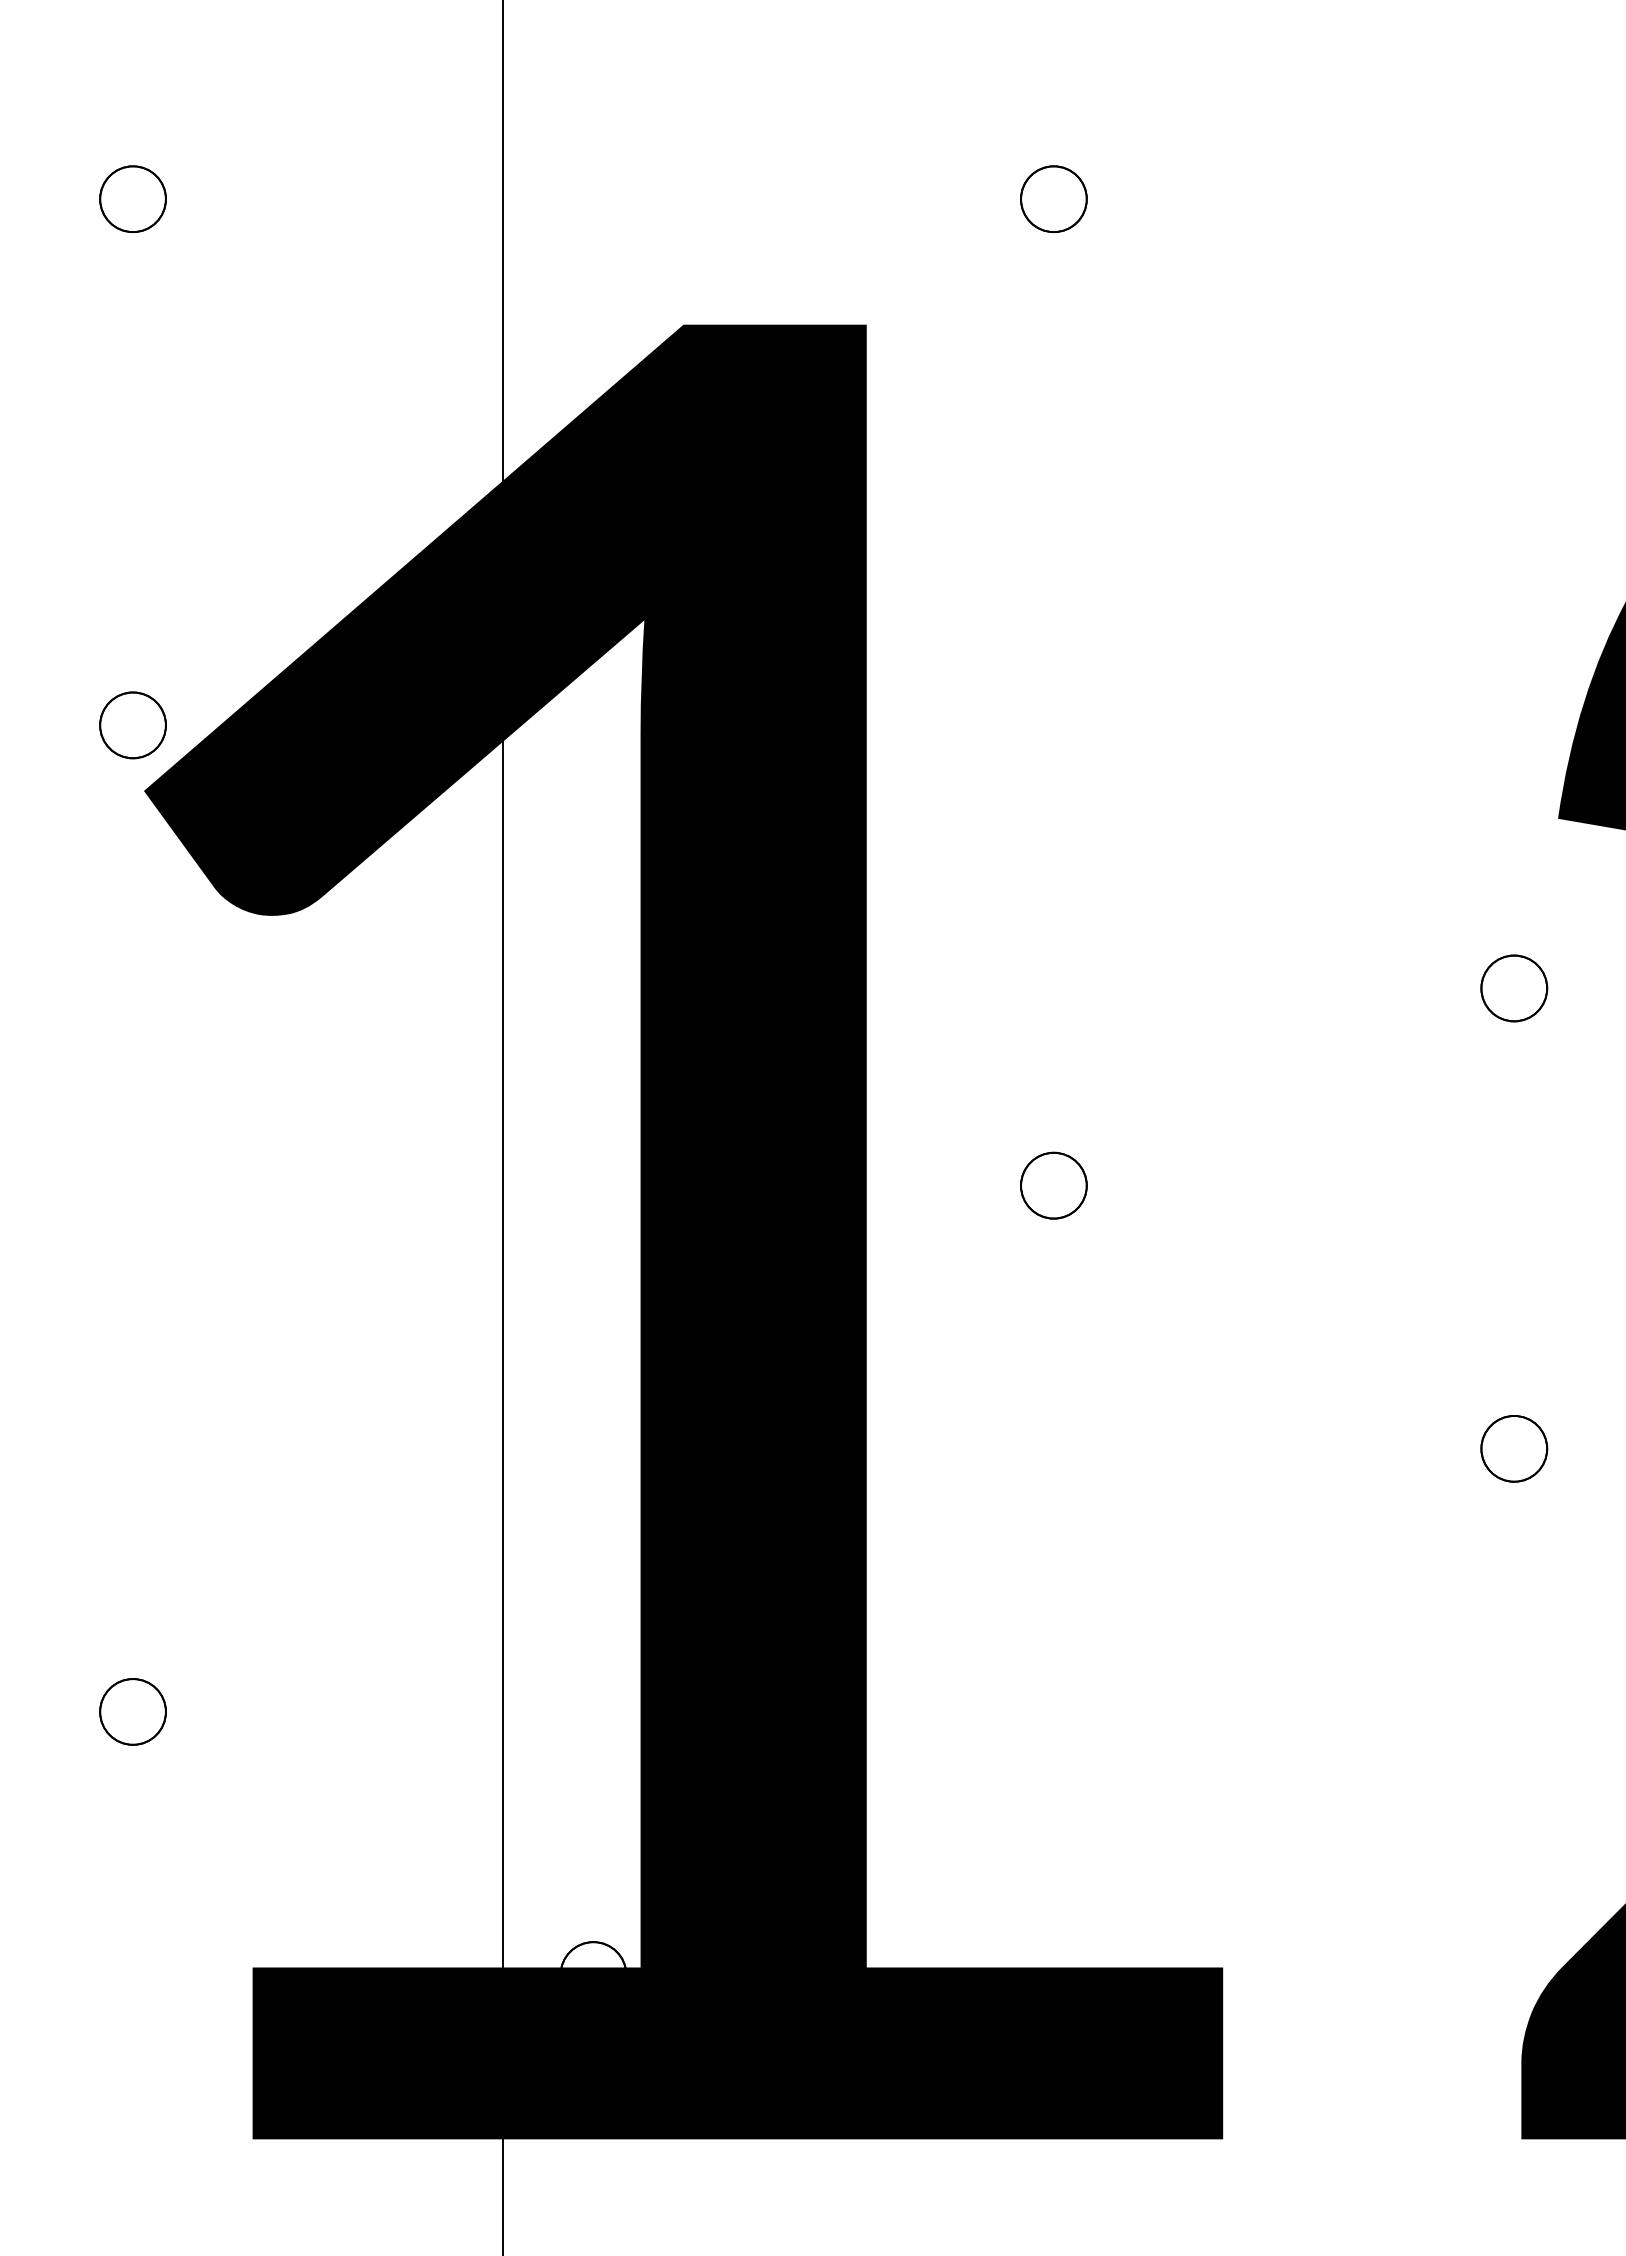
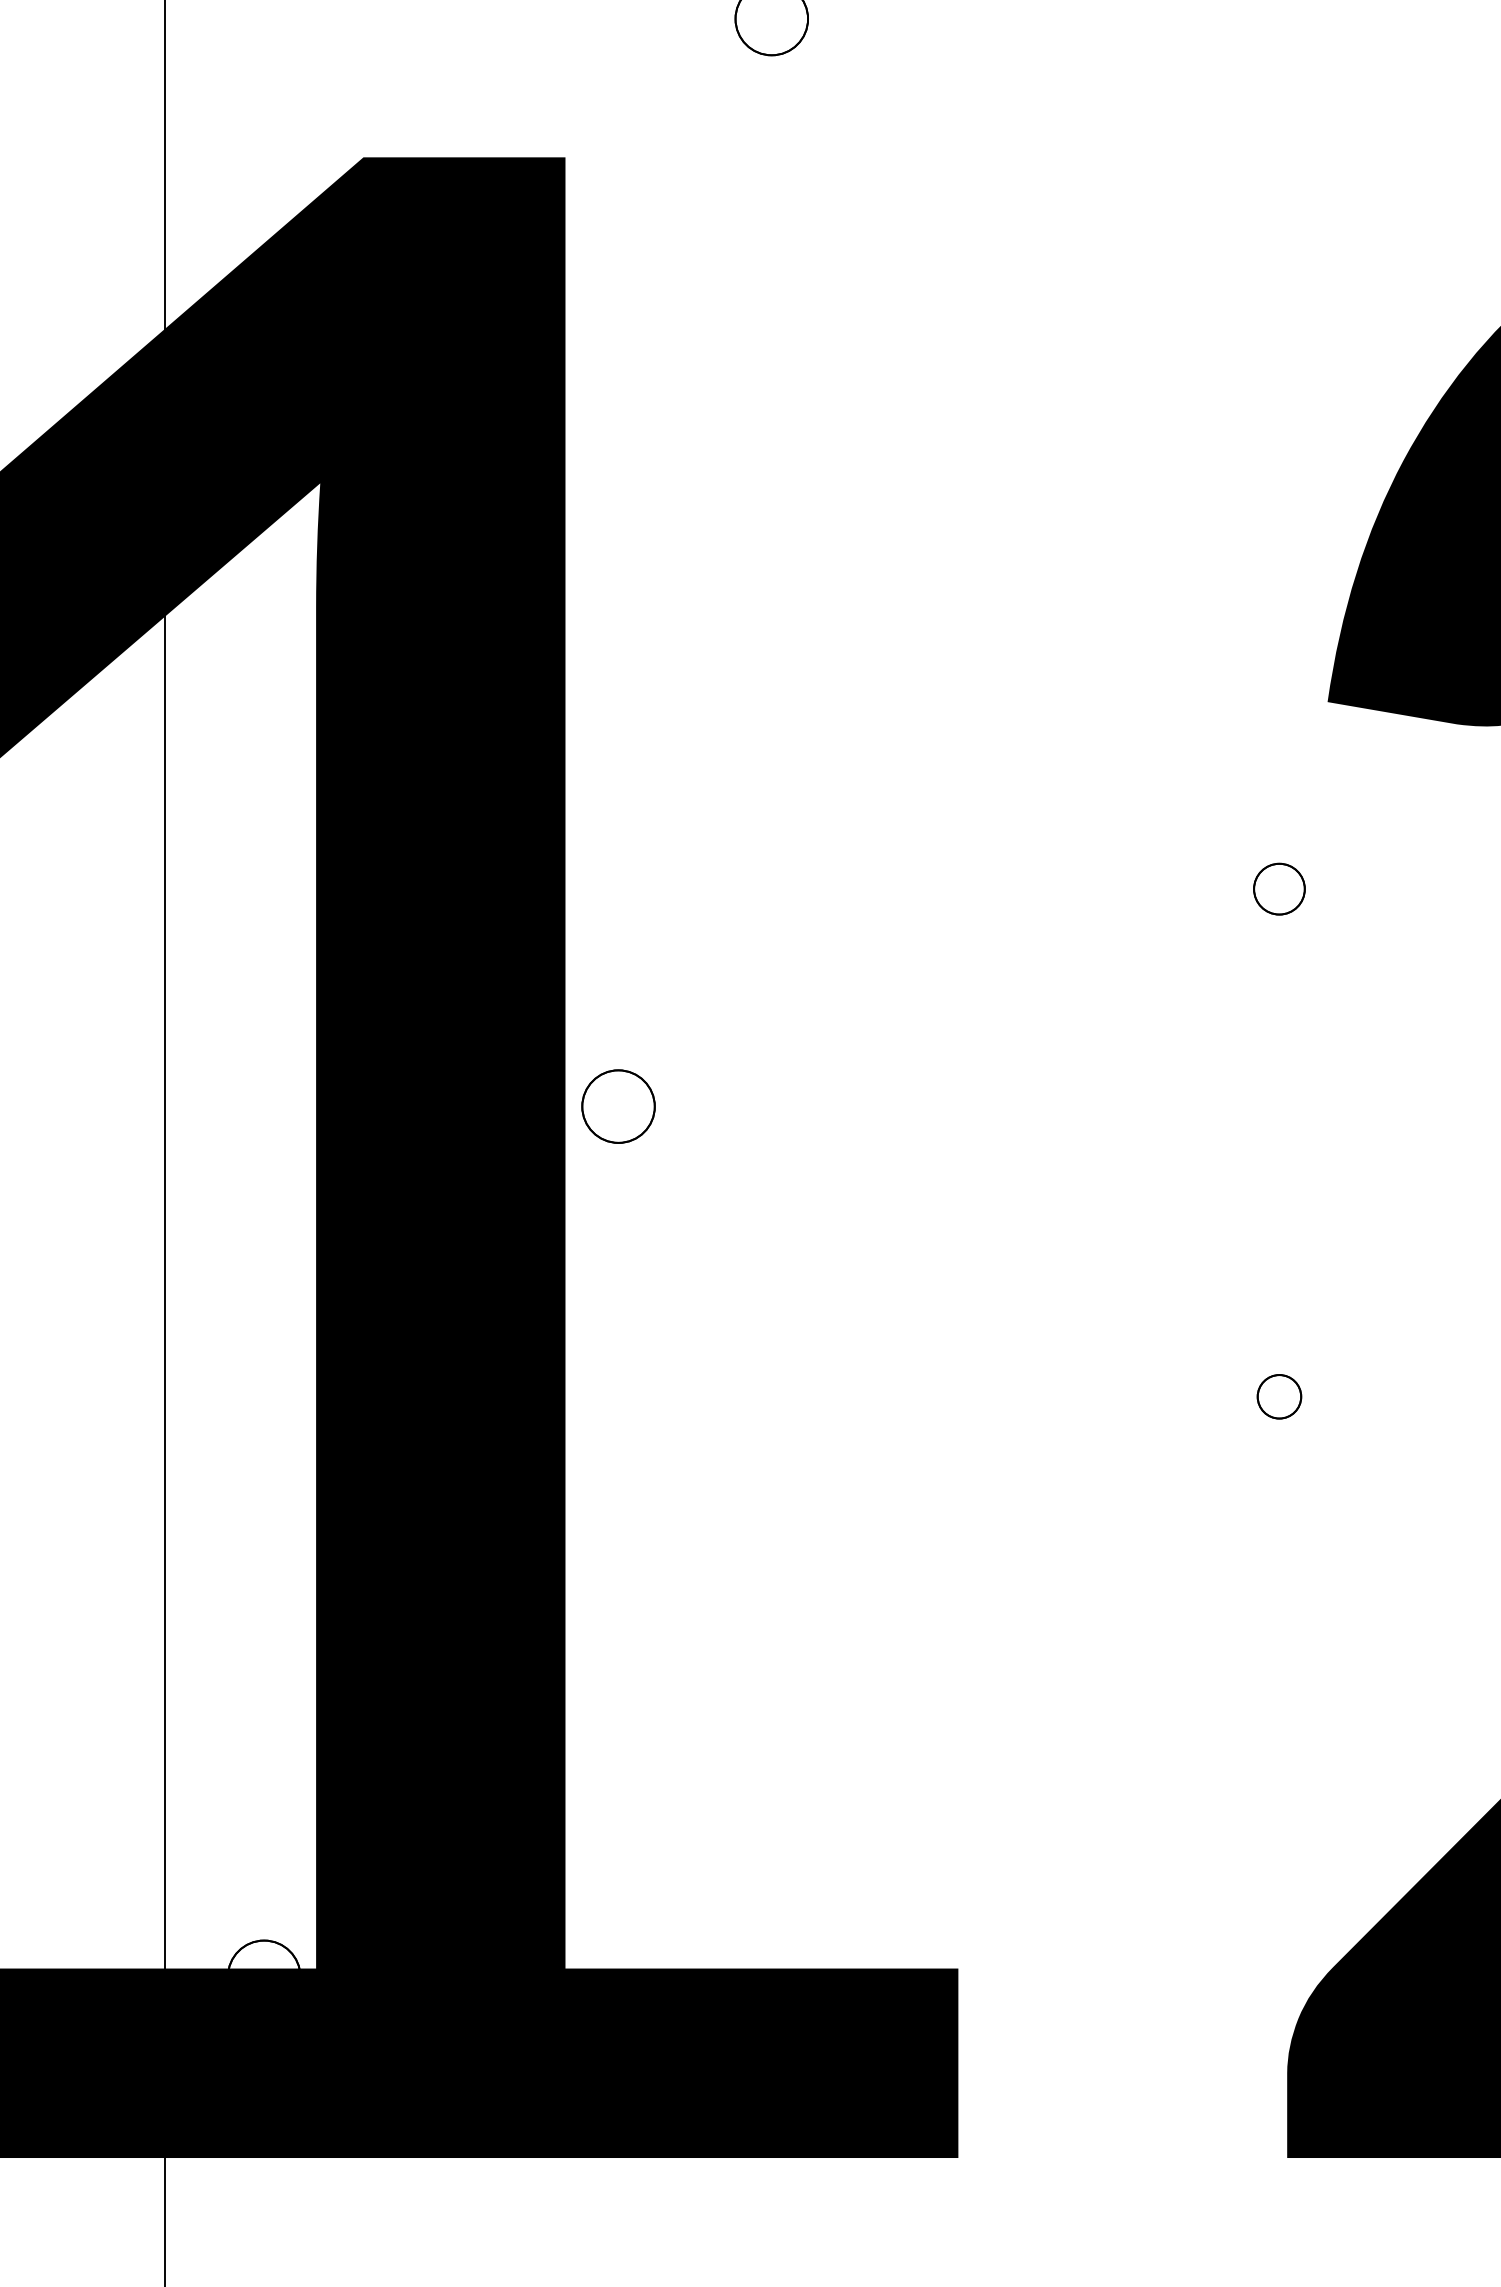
part: (1514, 988) -> (1279, 889), size x0.7
part: (1053, 1185) -> (618, 1106), moved
part: (1514, 1448) -> (1279, 1396), size x0.6

